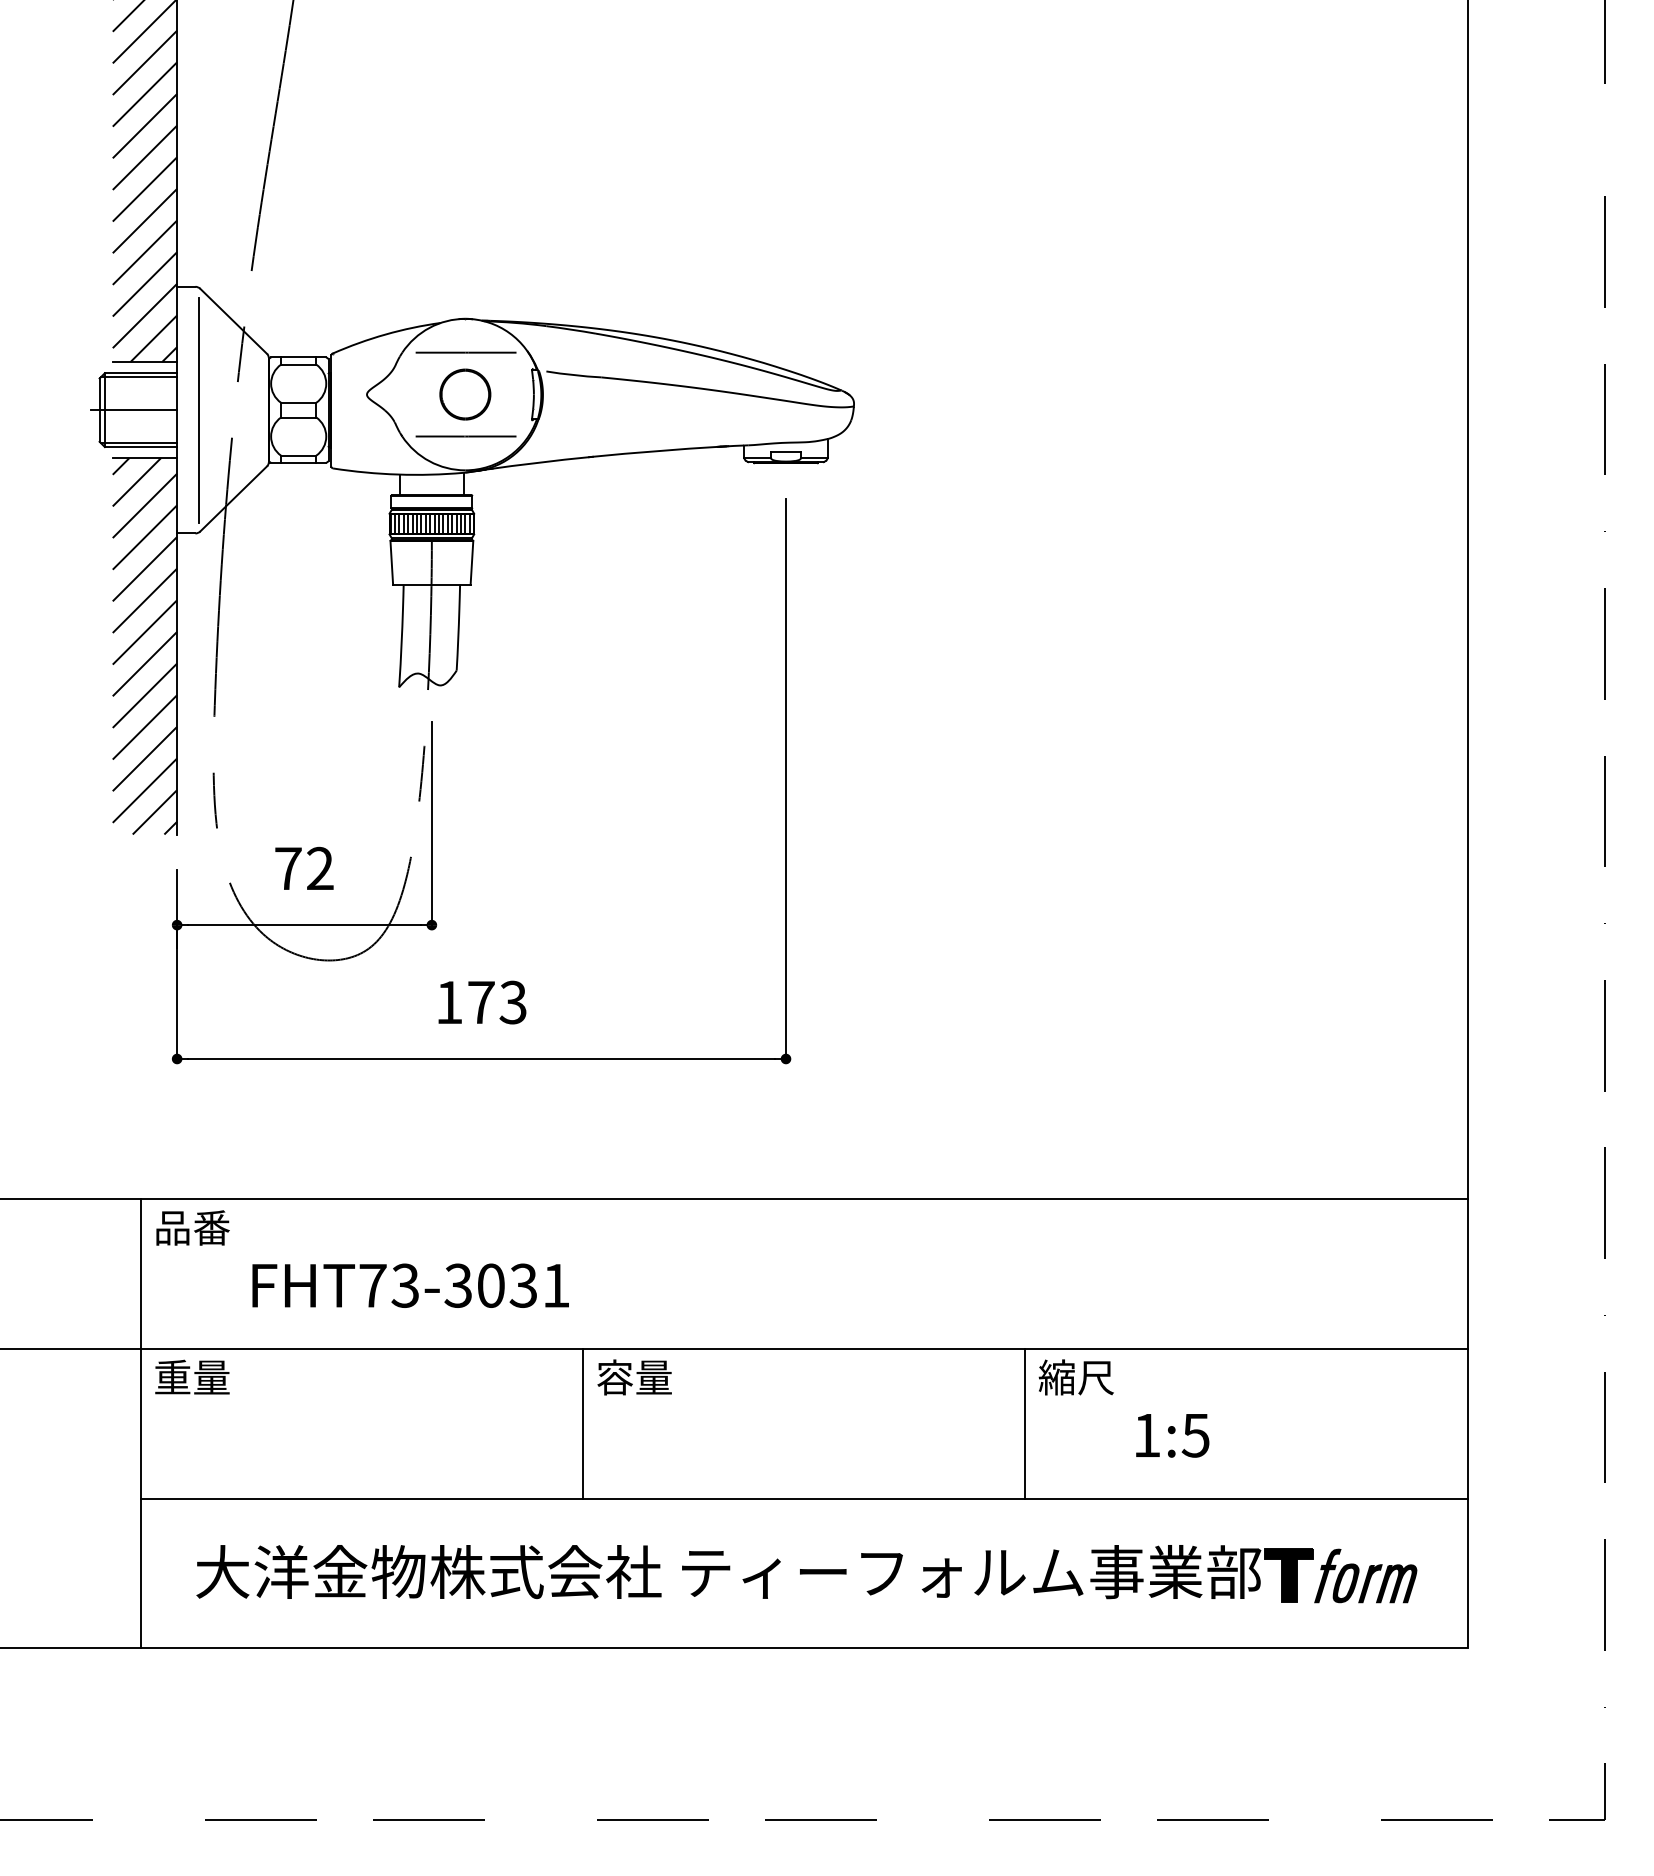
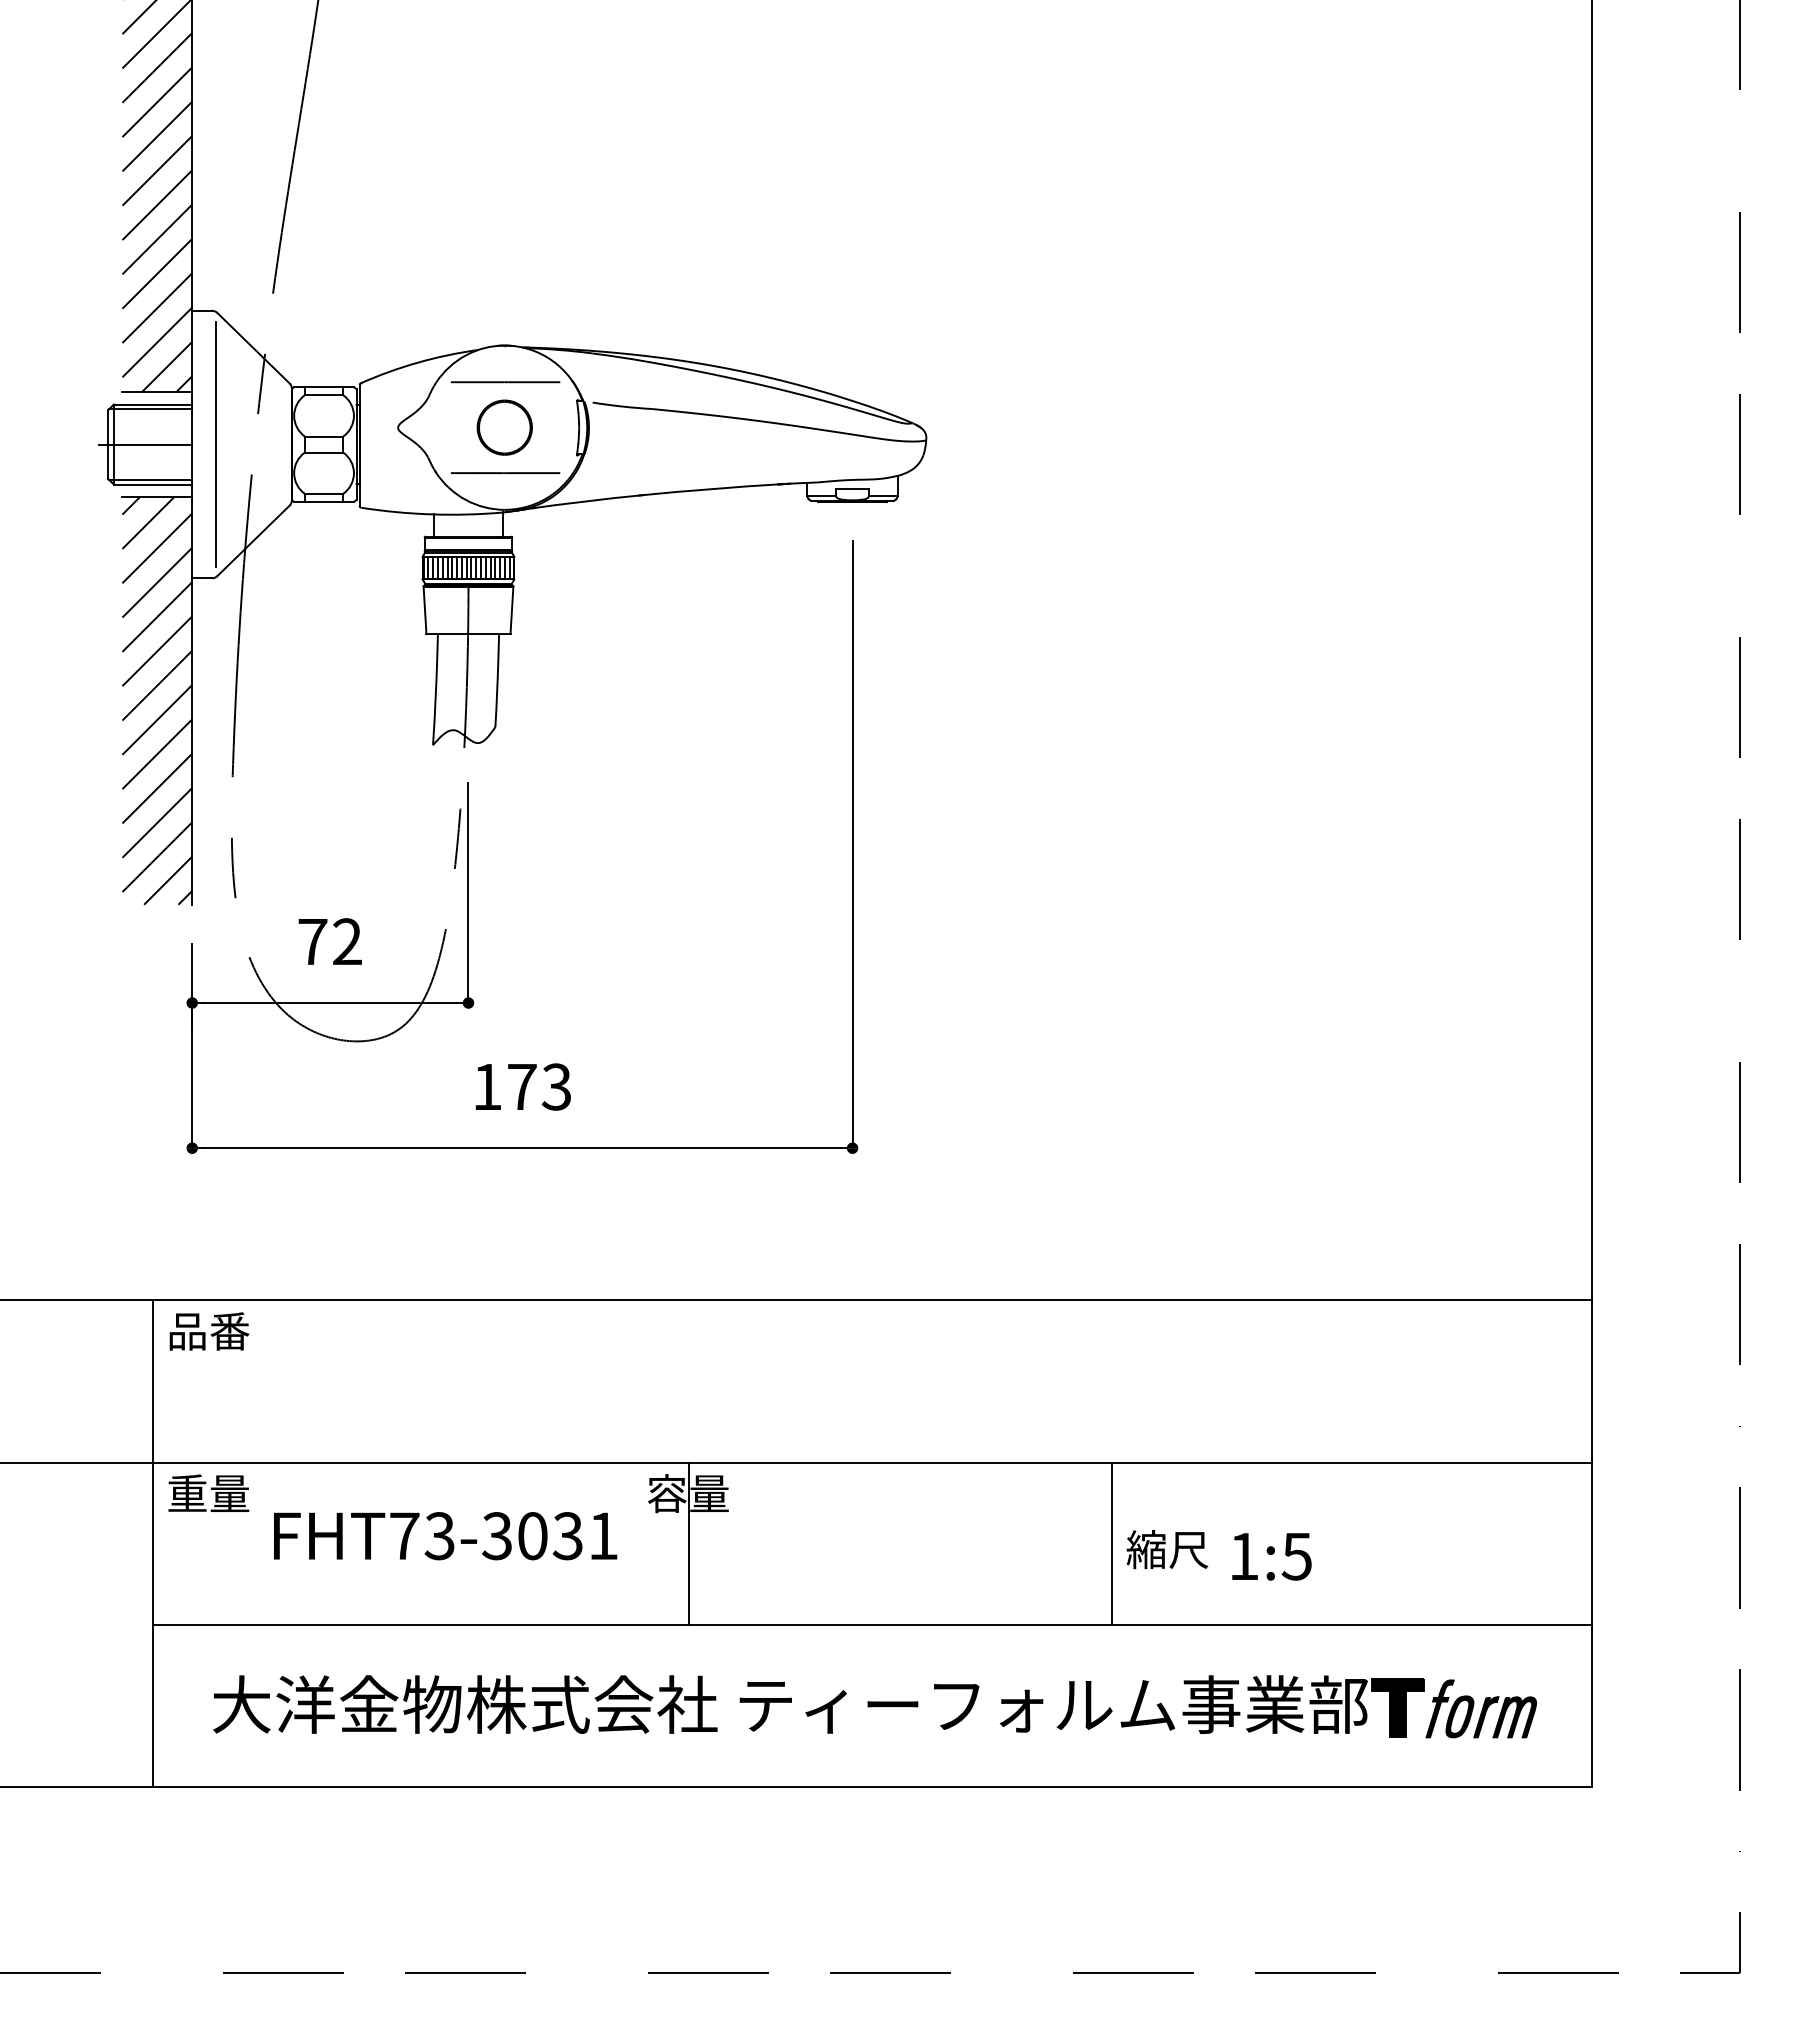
text: (410, 1286) -> (445, 1536), moved
text: (1076, 1377) -> (1167, 1549), moved
line: (583, 1423) -> (689, 1543), moved

